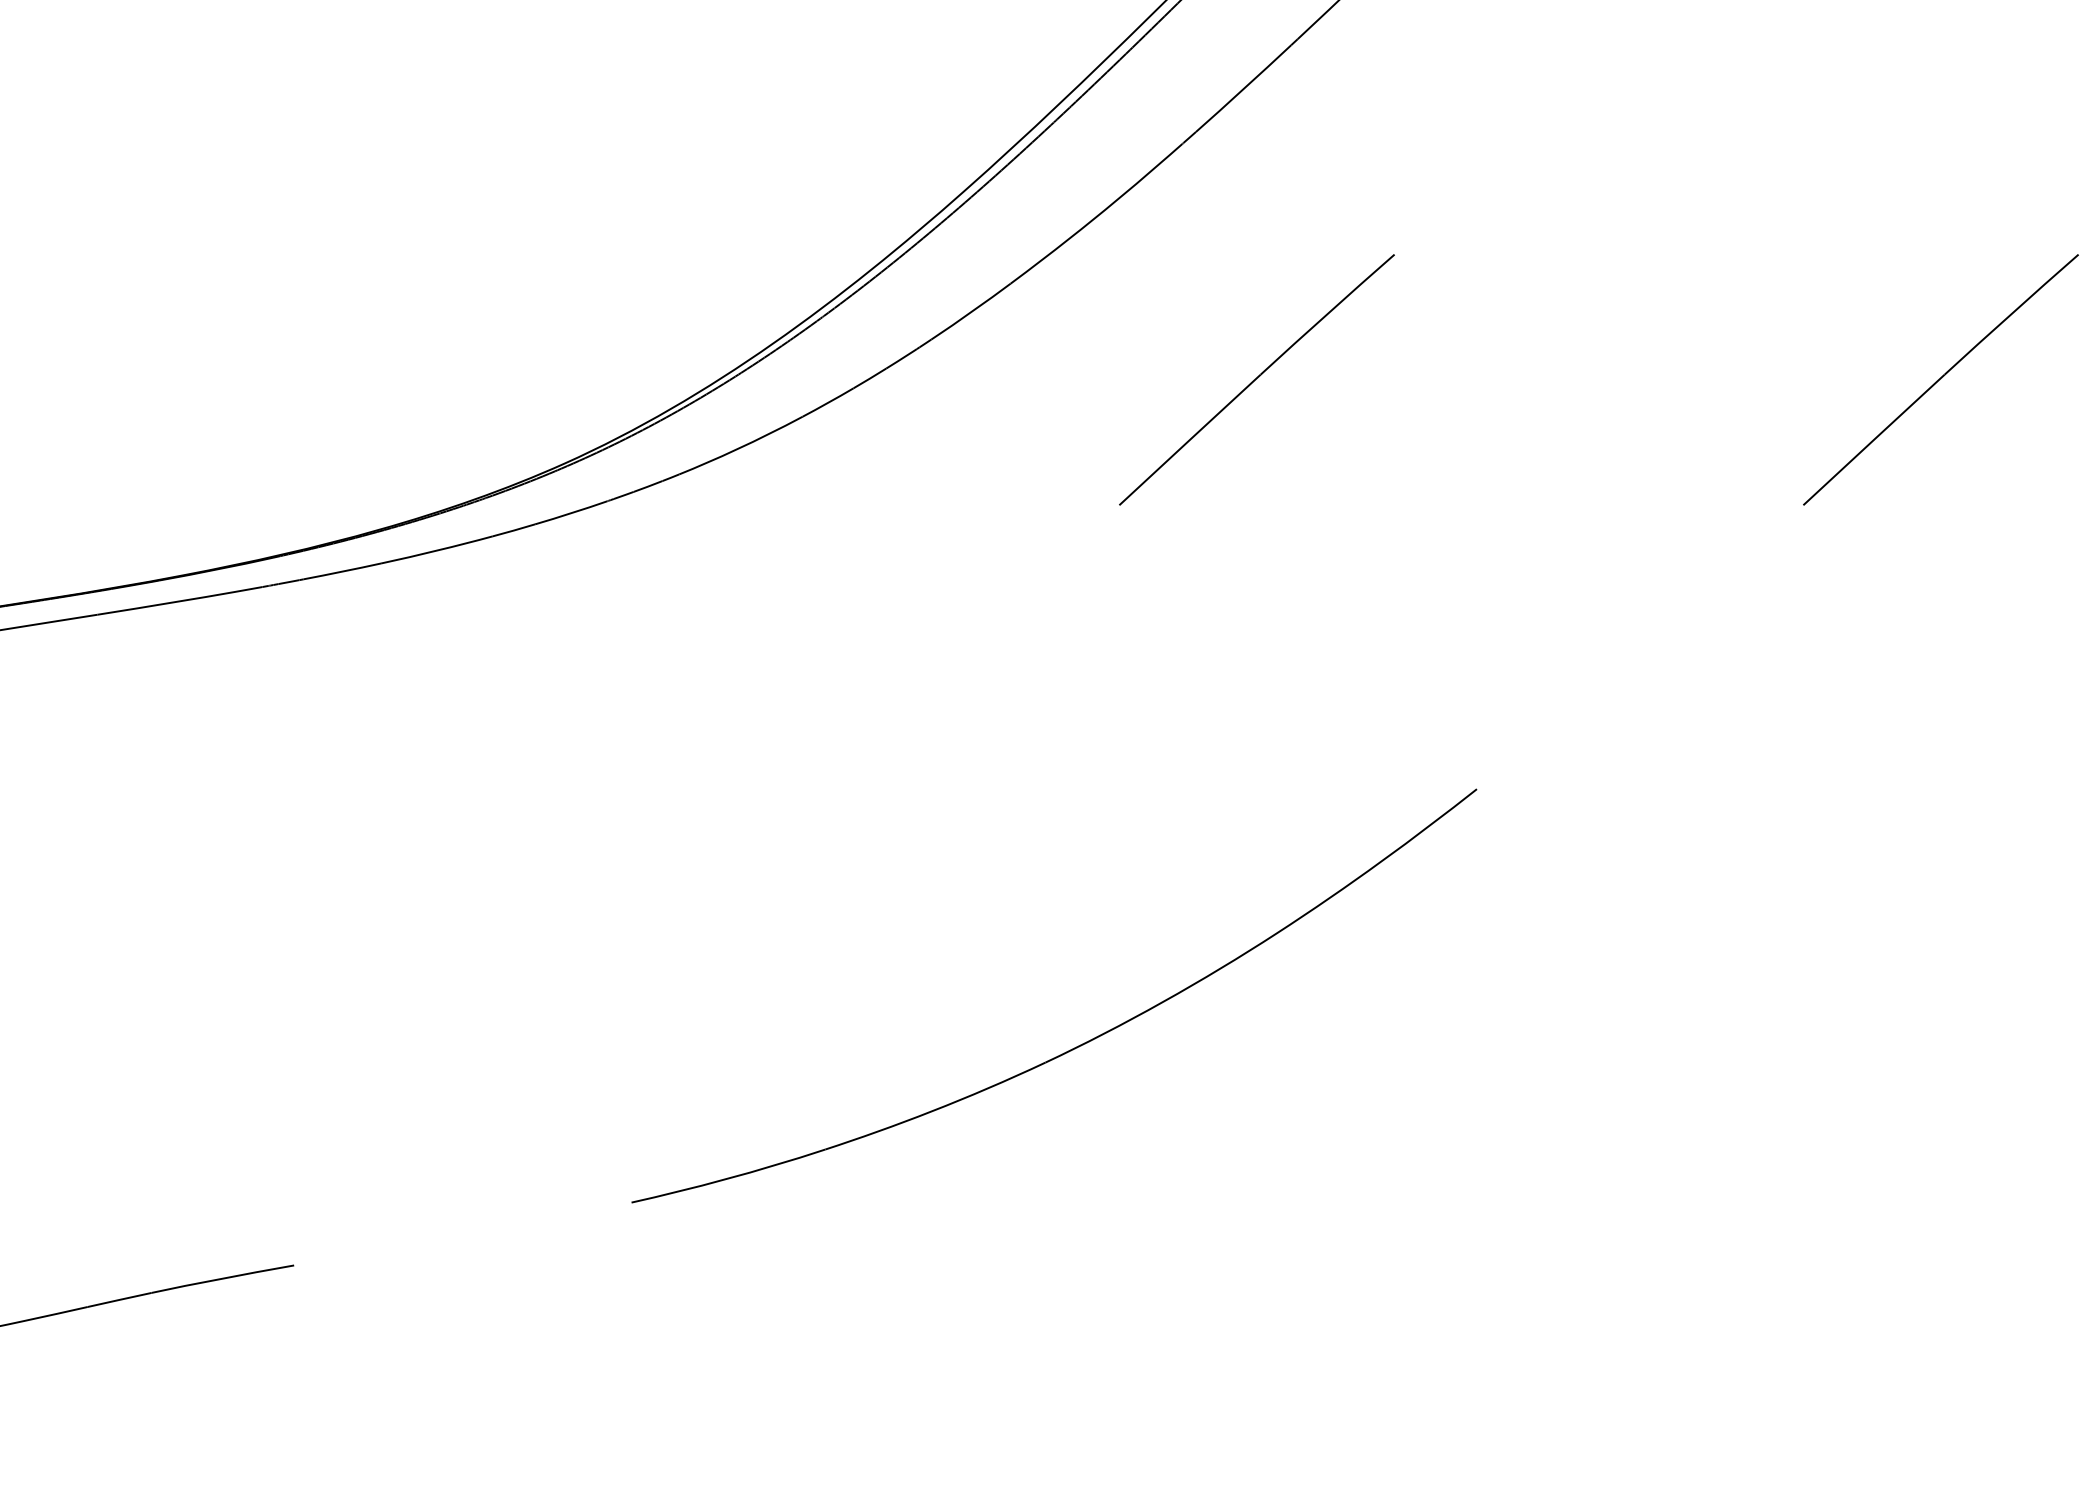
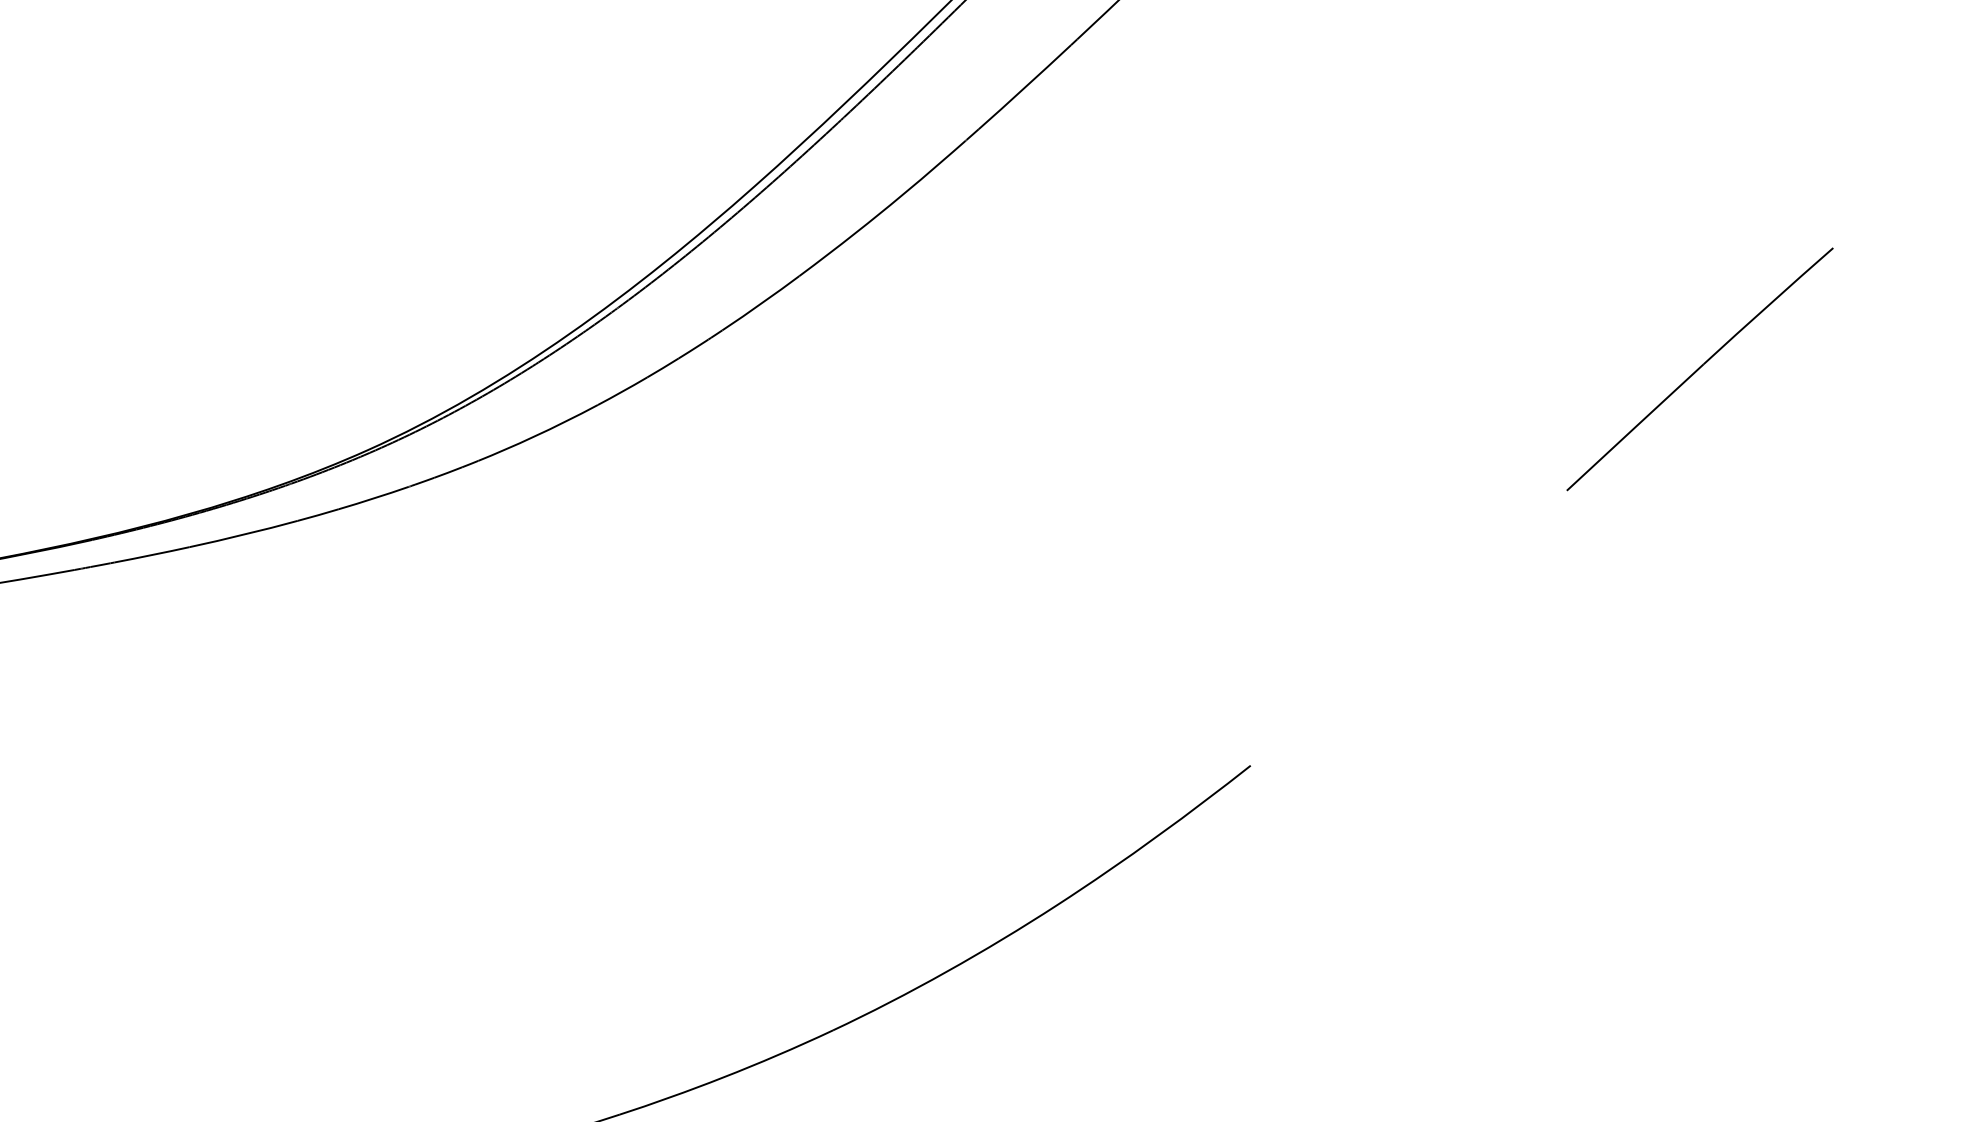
part: (1256, 379) -> (1037, 368), removed

